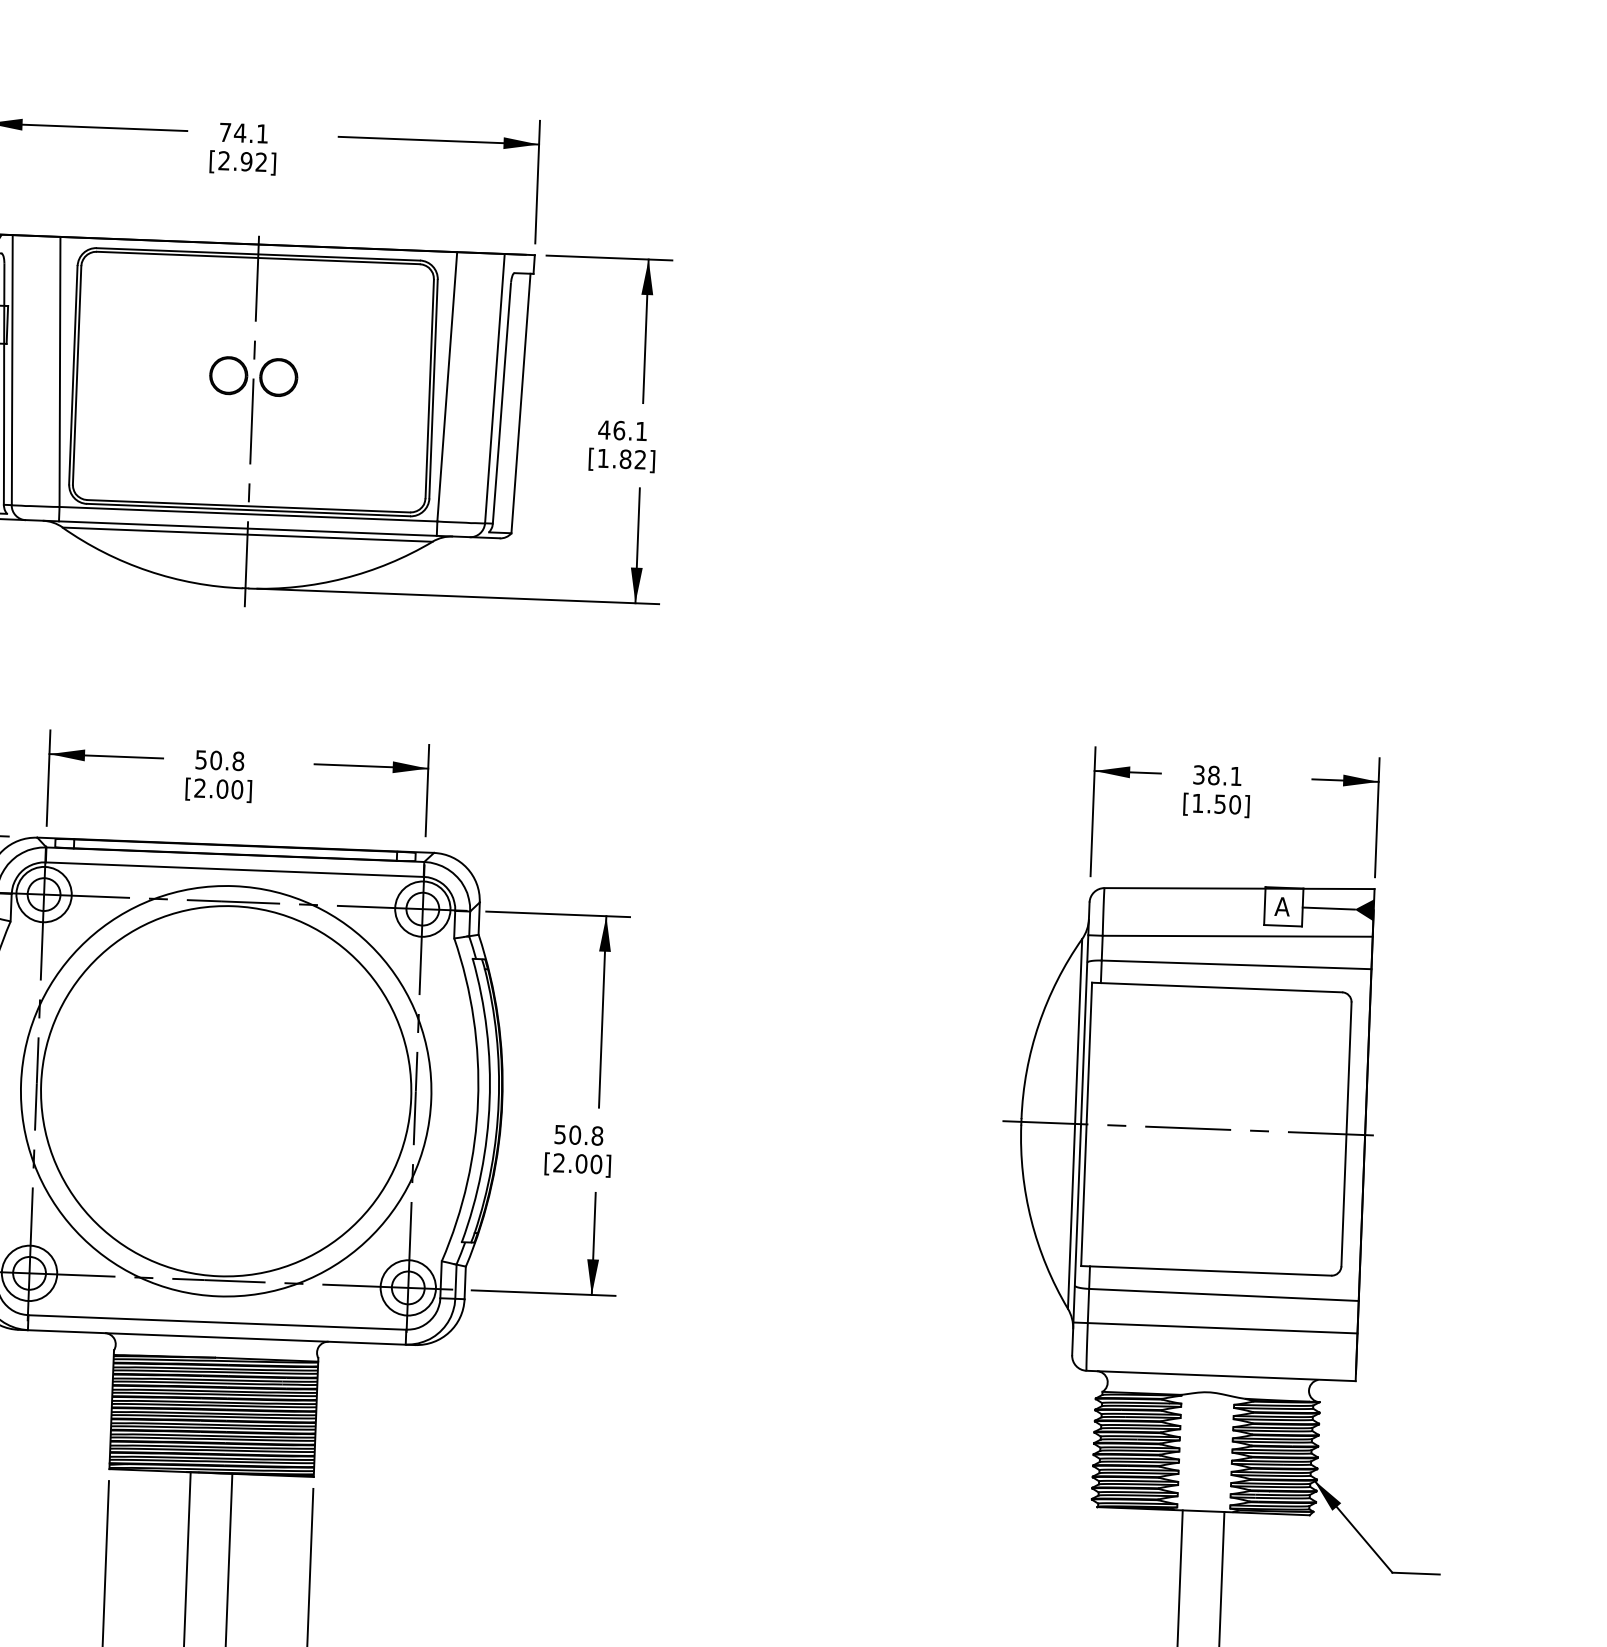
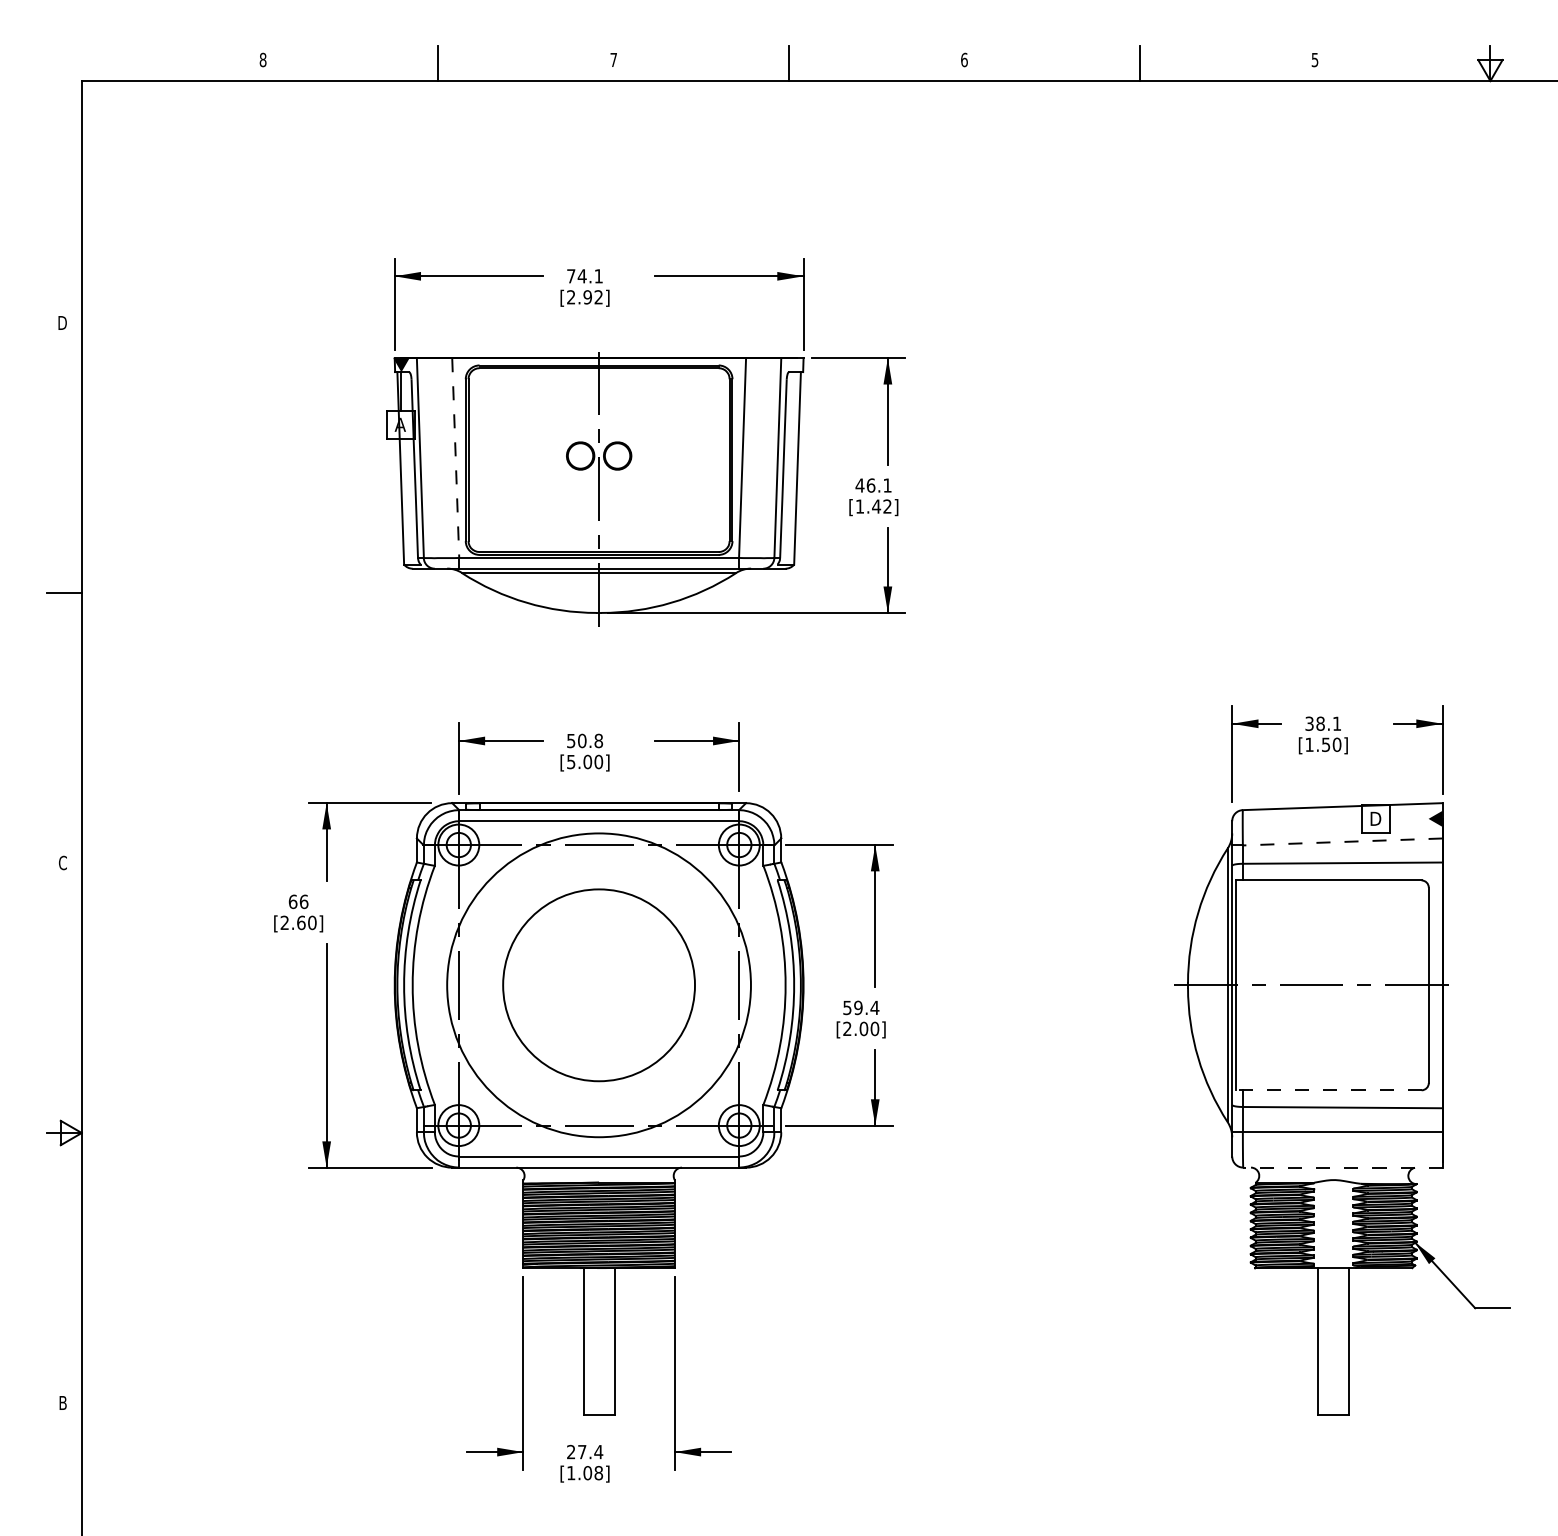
line: (59, 372) -> (455, 458), solid -> dashed
text: (625, 459) -> (876, 506), [1.82] -> [1.42]
text: (200, 787) -> (571, 761), [2.00] -> [5.00]
text: (1283, 906) -> (1375, 818), A -> D
line: (1329, 908) -> (1409, 818), removed
line: (1237, 935) -> (1342, 841), solid -> dashed
circle: (226, 1091) -> (599, 985), size x0.7
text: (586, 1135) -> (866, 1007), 50.8 -> 59.4
line: (1205, 1271) -> (1328, 1090), solid -> dashed
line: (1220, 1375) -> (1342, 1167), solid -> dashed

